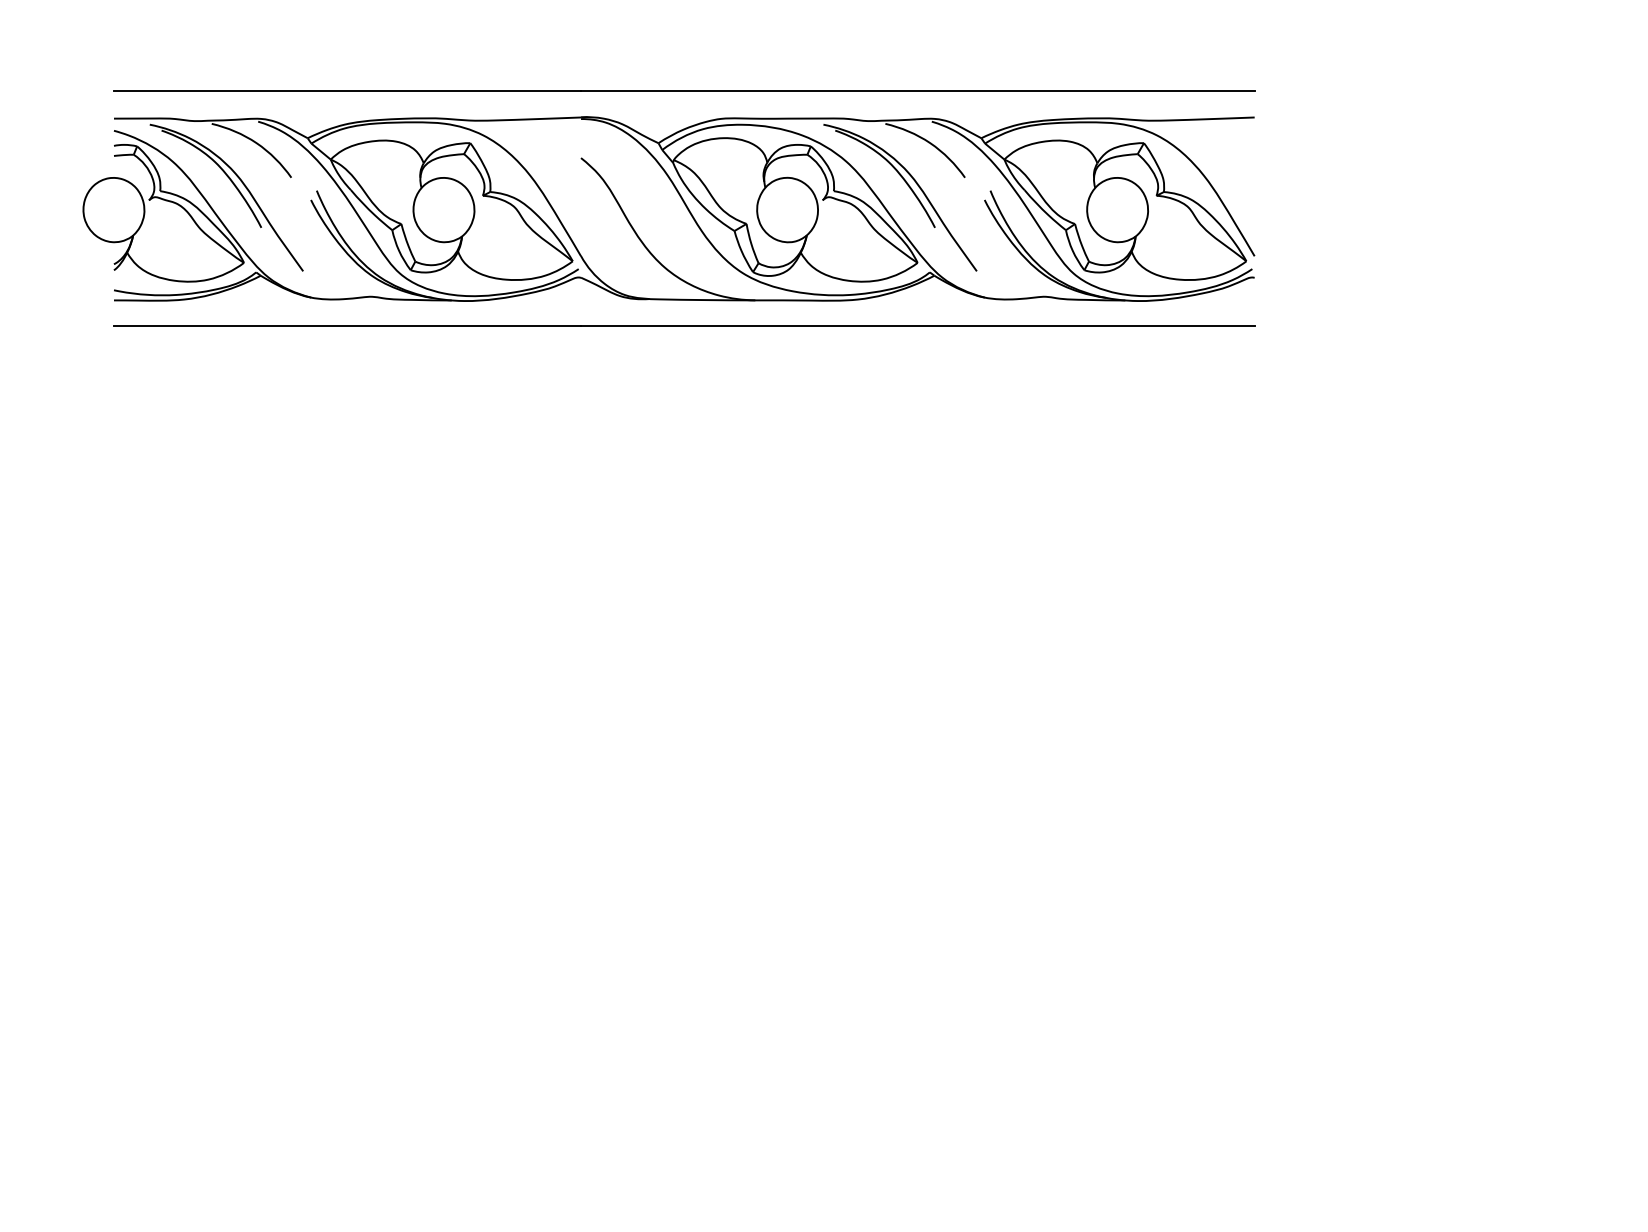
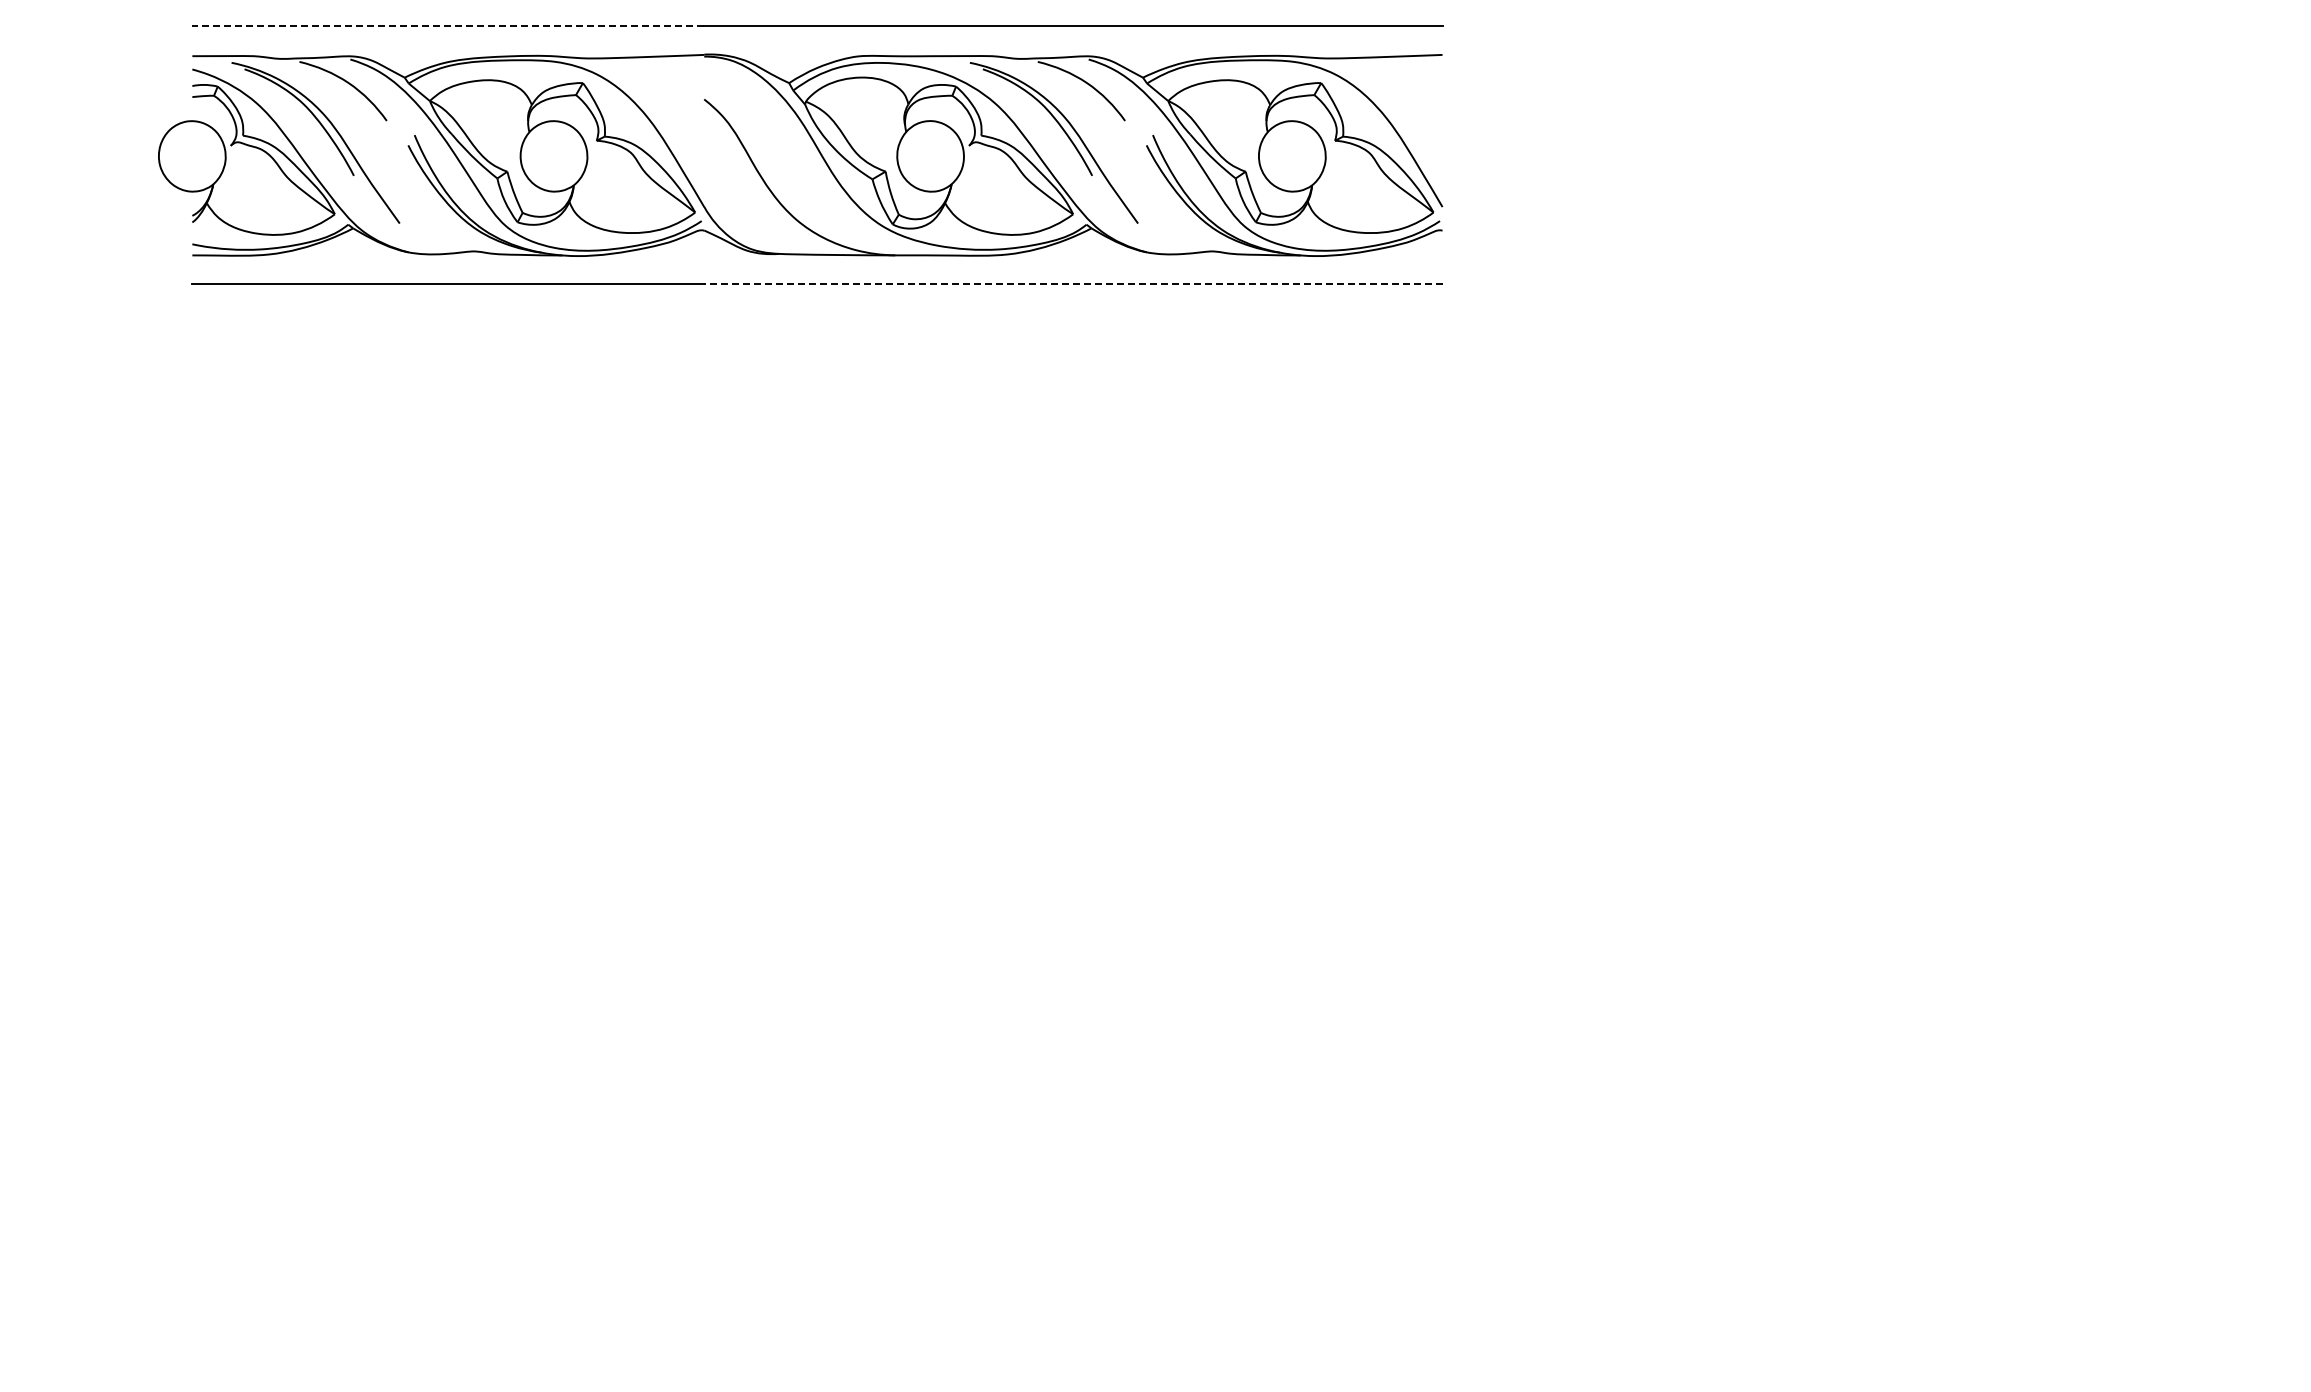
line: (347, 90) -> (448, 25), solid -> dashed
line: (917, 326) -> (1072, 283), solid -> dashed

